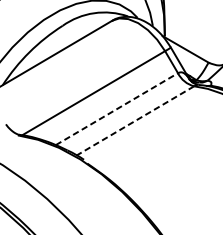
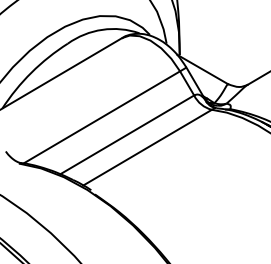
line: (117, 108) -> (127, 134), dashed -> solid
line: (135, 120) -> (147, 147), dashed -> solid

